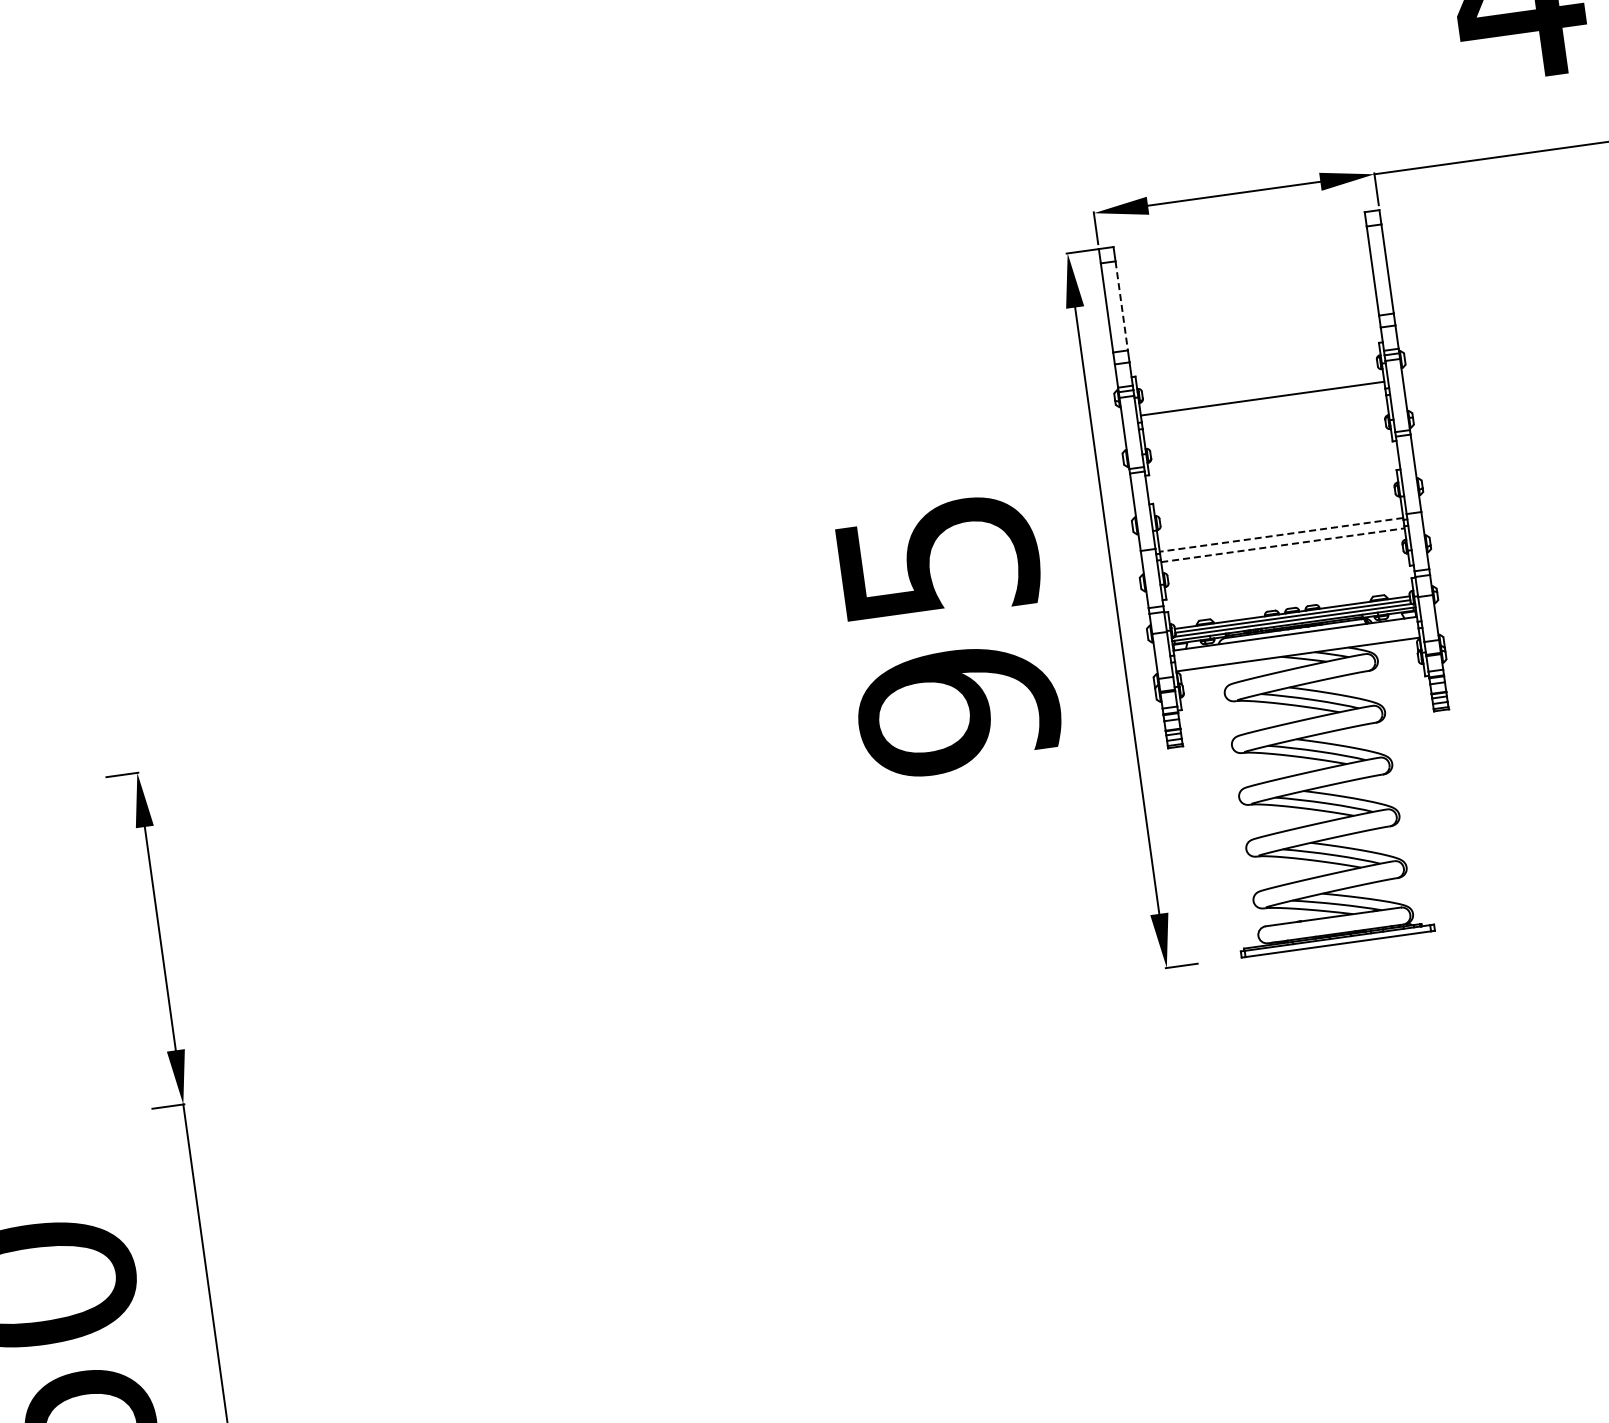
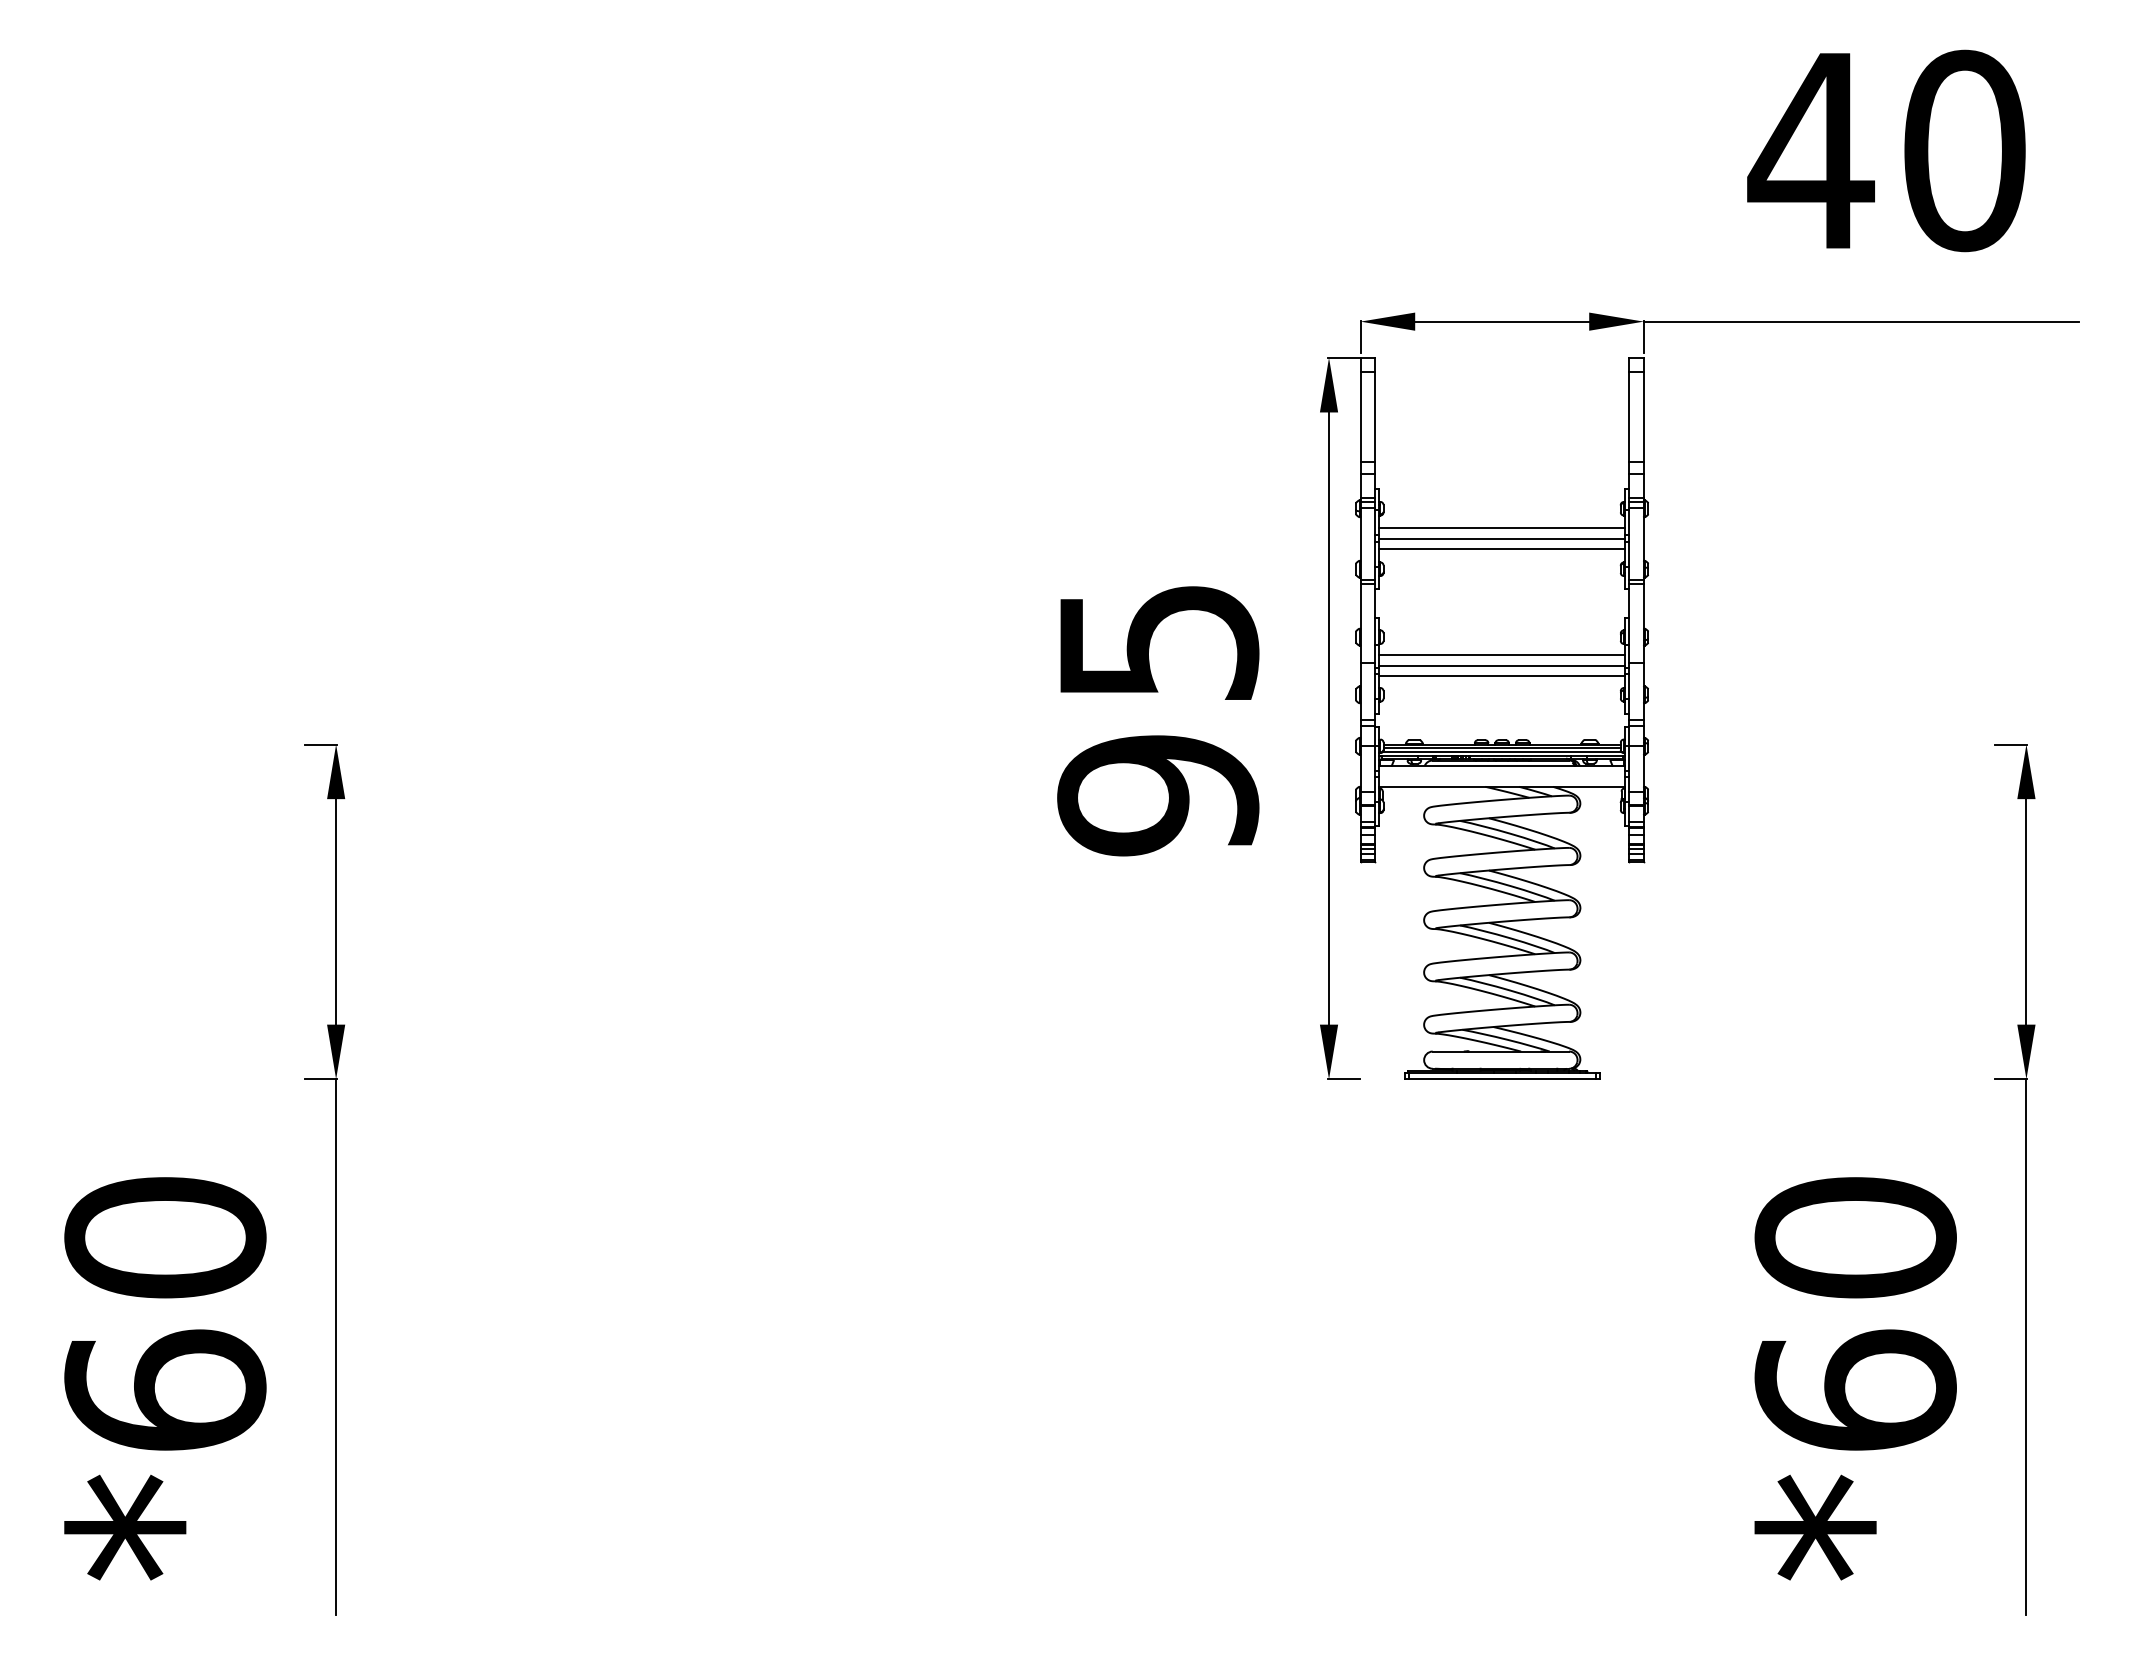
line: (1121, 306) -> (1375, 417), dashed -> solid
line: (1264, 409) -> (1502, 539), added
line: (1265, 419) -> (1502, 549), added
line: (1280, 524) -> (1502, 655), added
line: (1281, 535) -> (1502, 666), dashed -> solid
line: (1283, 545) -> (1502, 676), dashed -> solid

